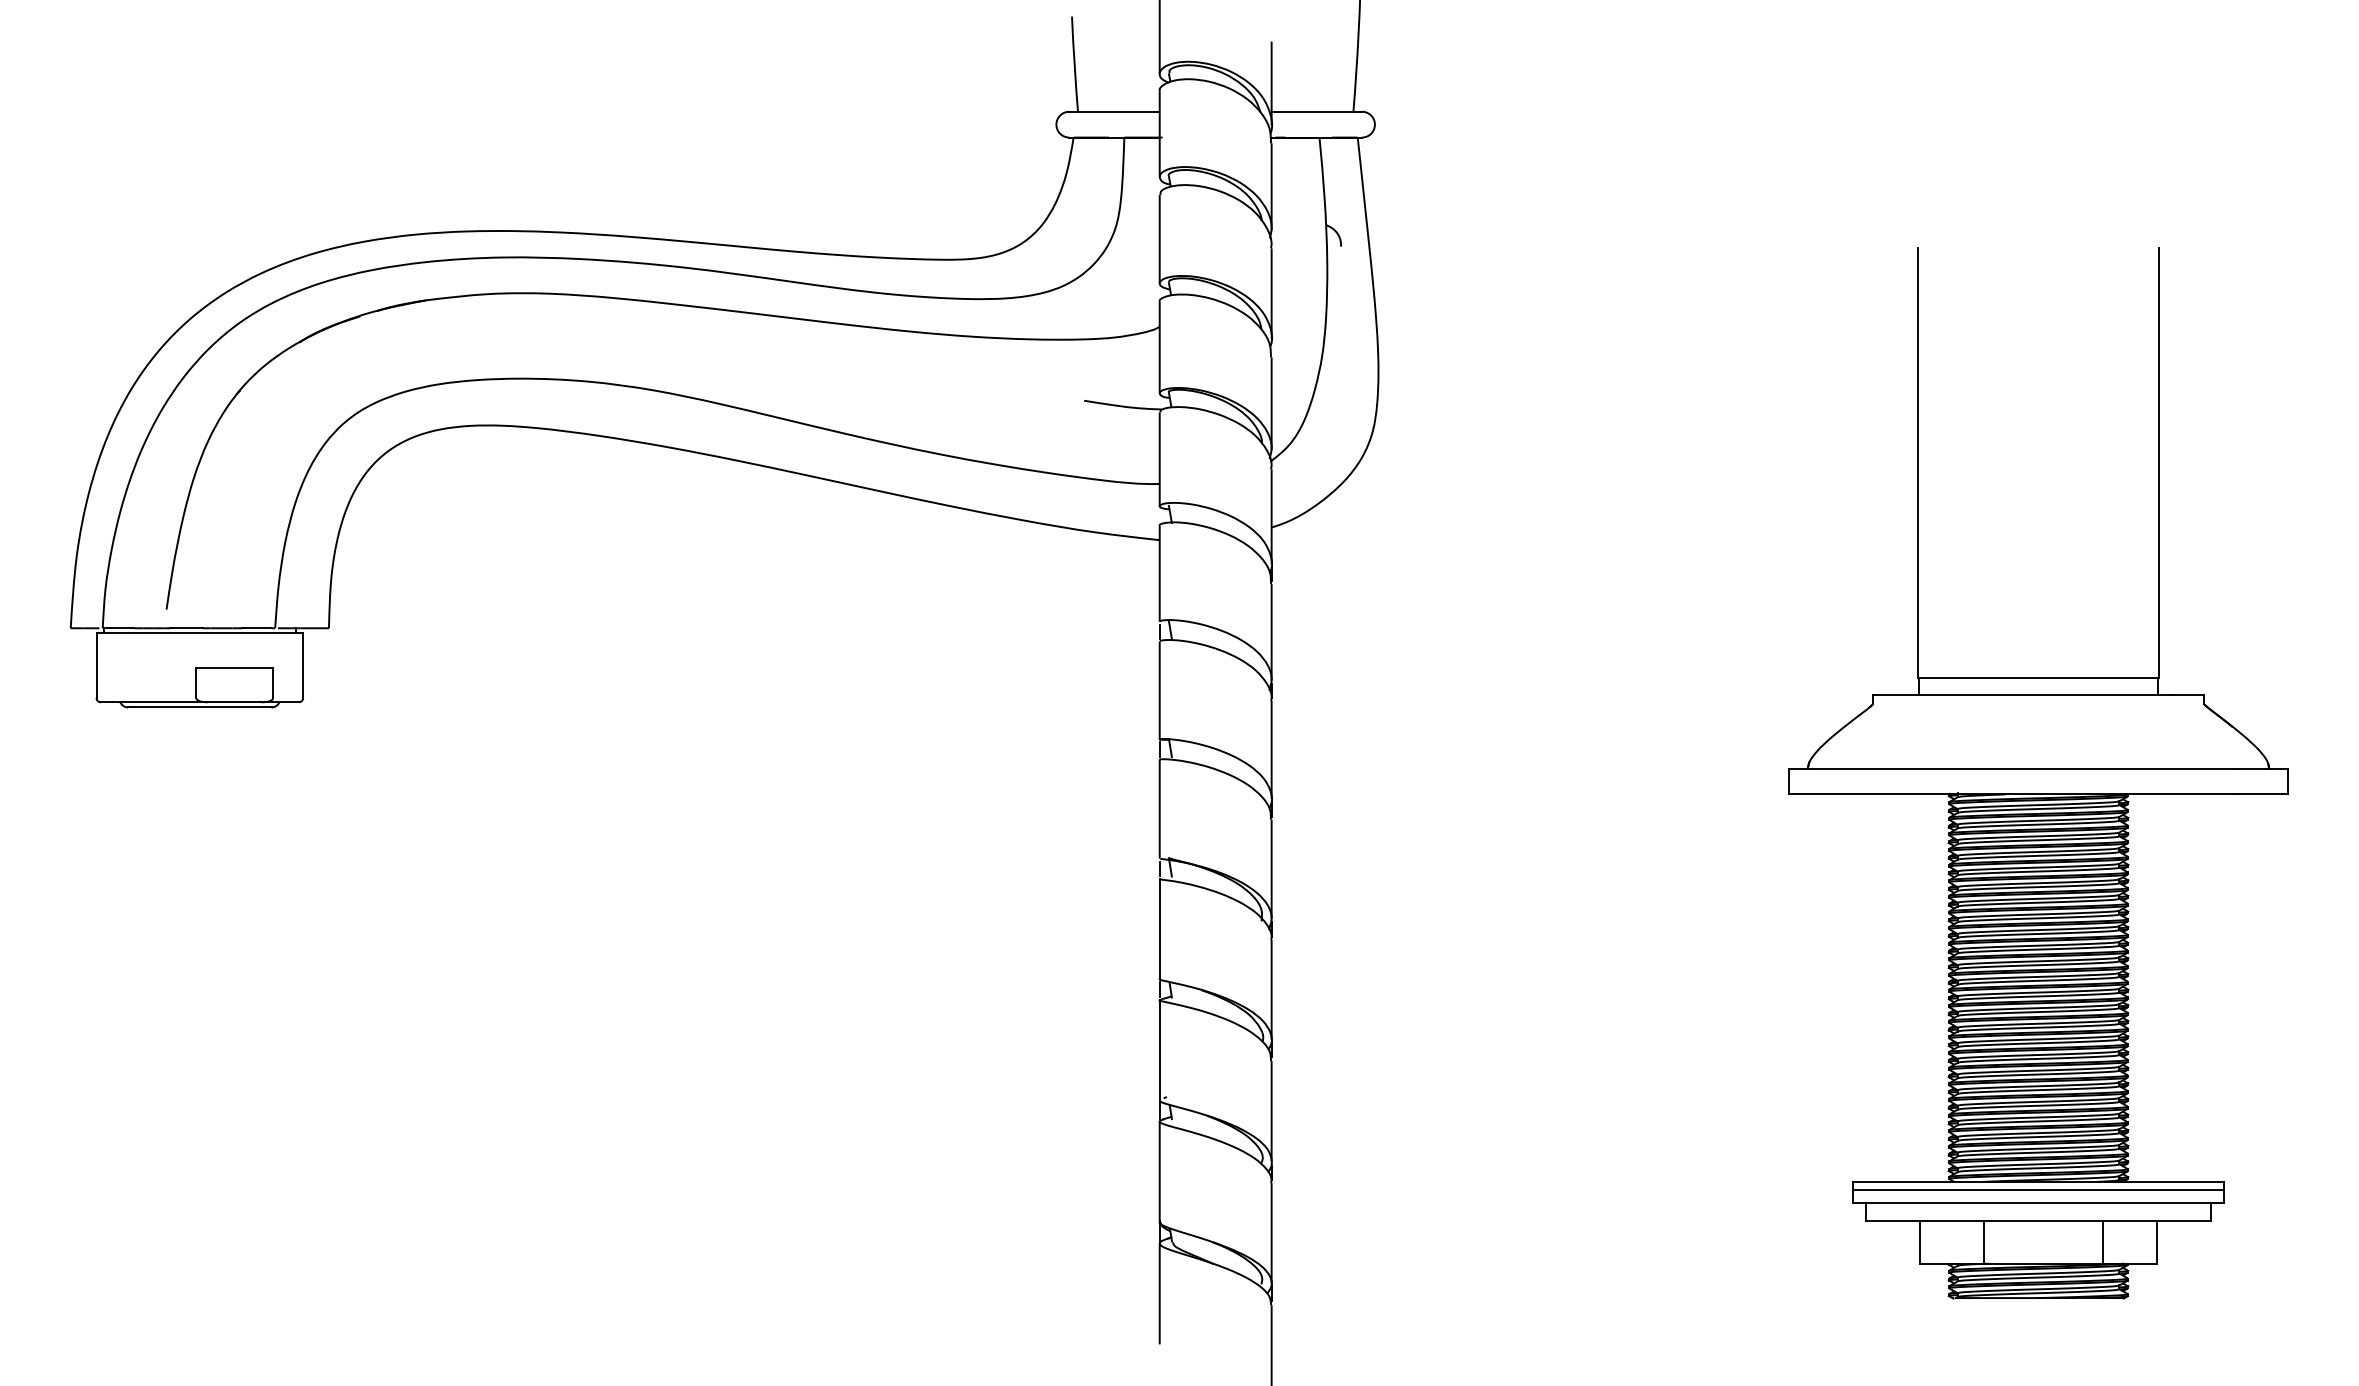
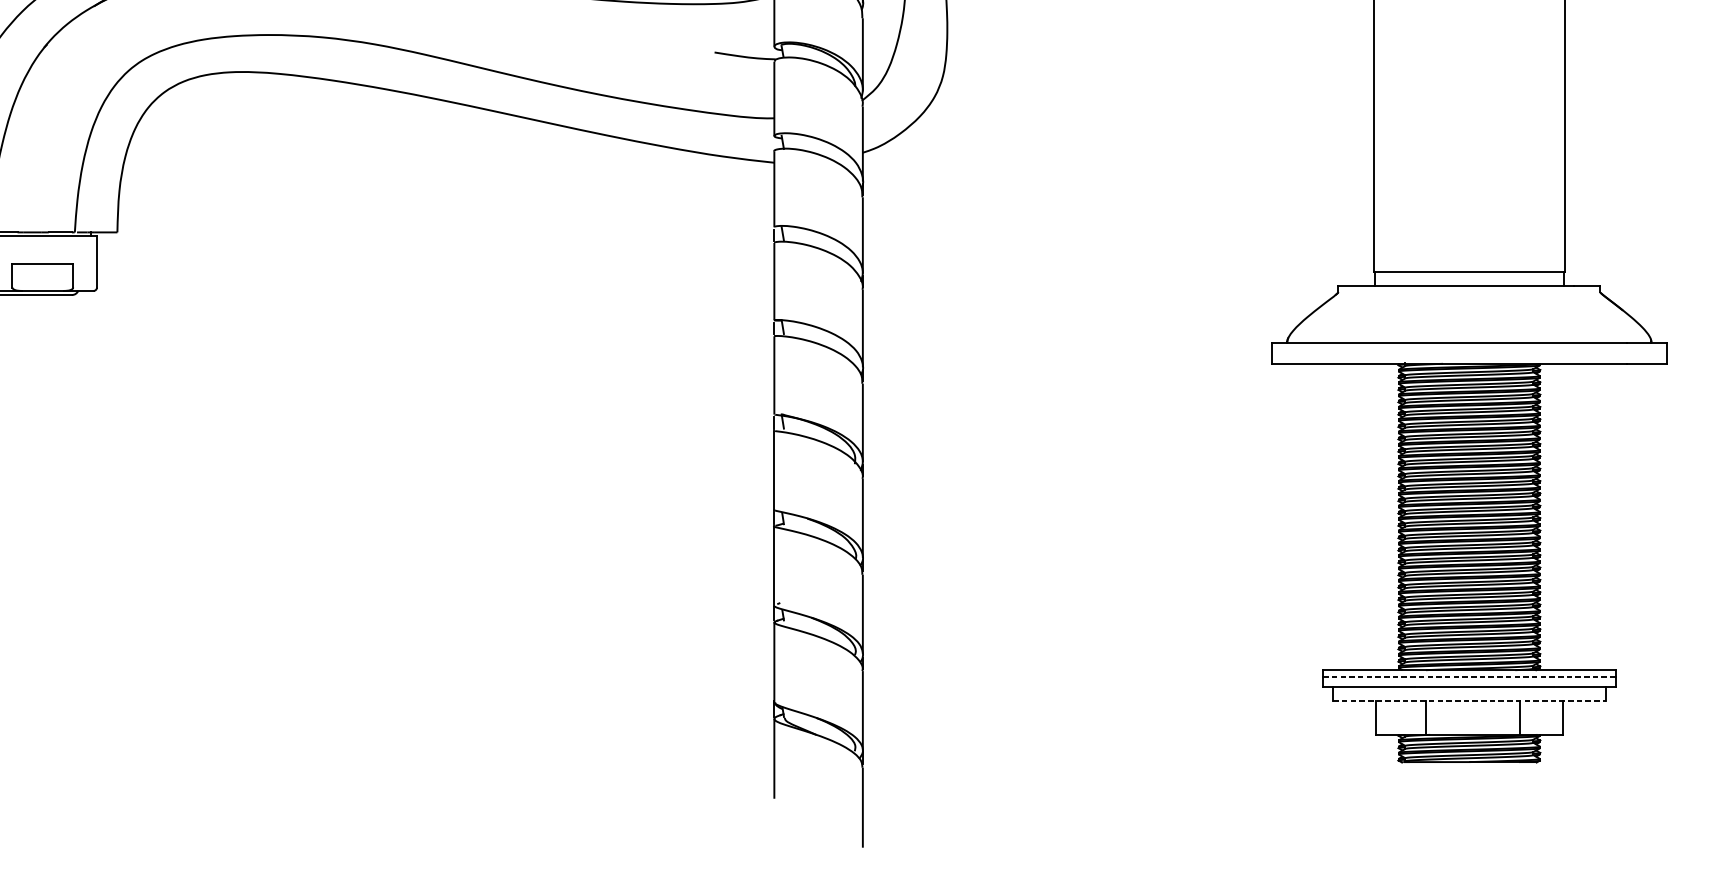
line: (2038, 1190) -> (1469, 677), solid -> dashed
line: (2039, 1220) -> (1470, 700), solid -> dashed

